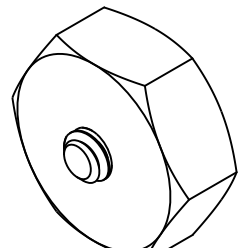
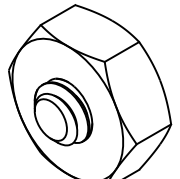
part: (87, 155) -> (63, 112), size x1.67

